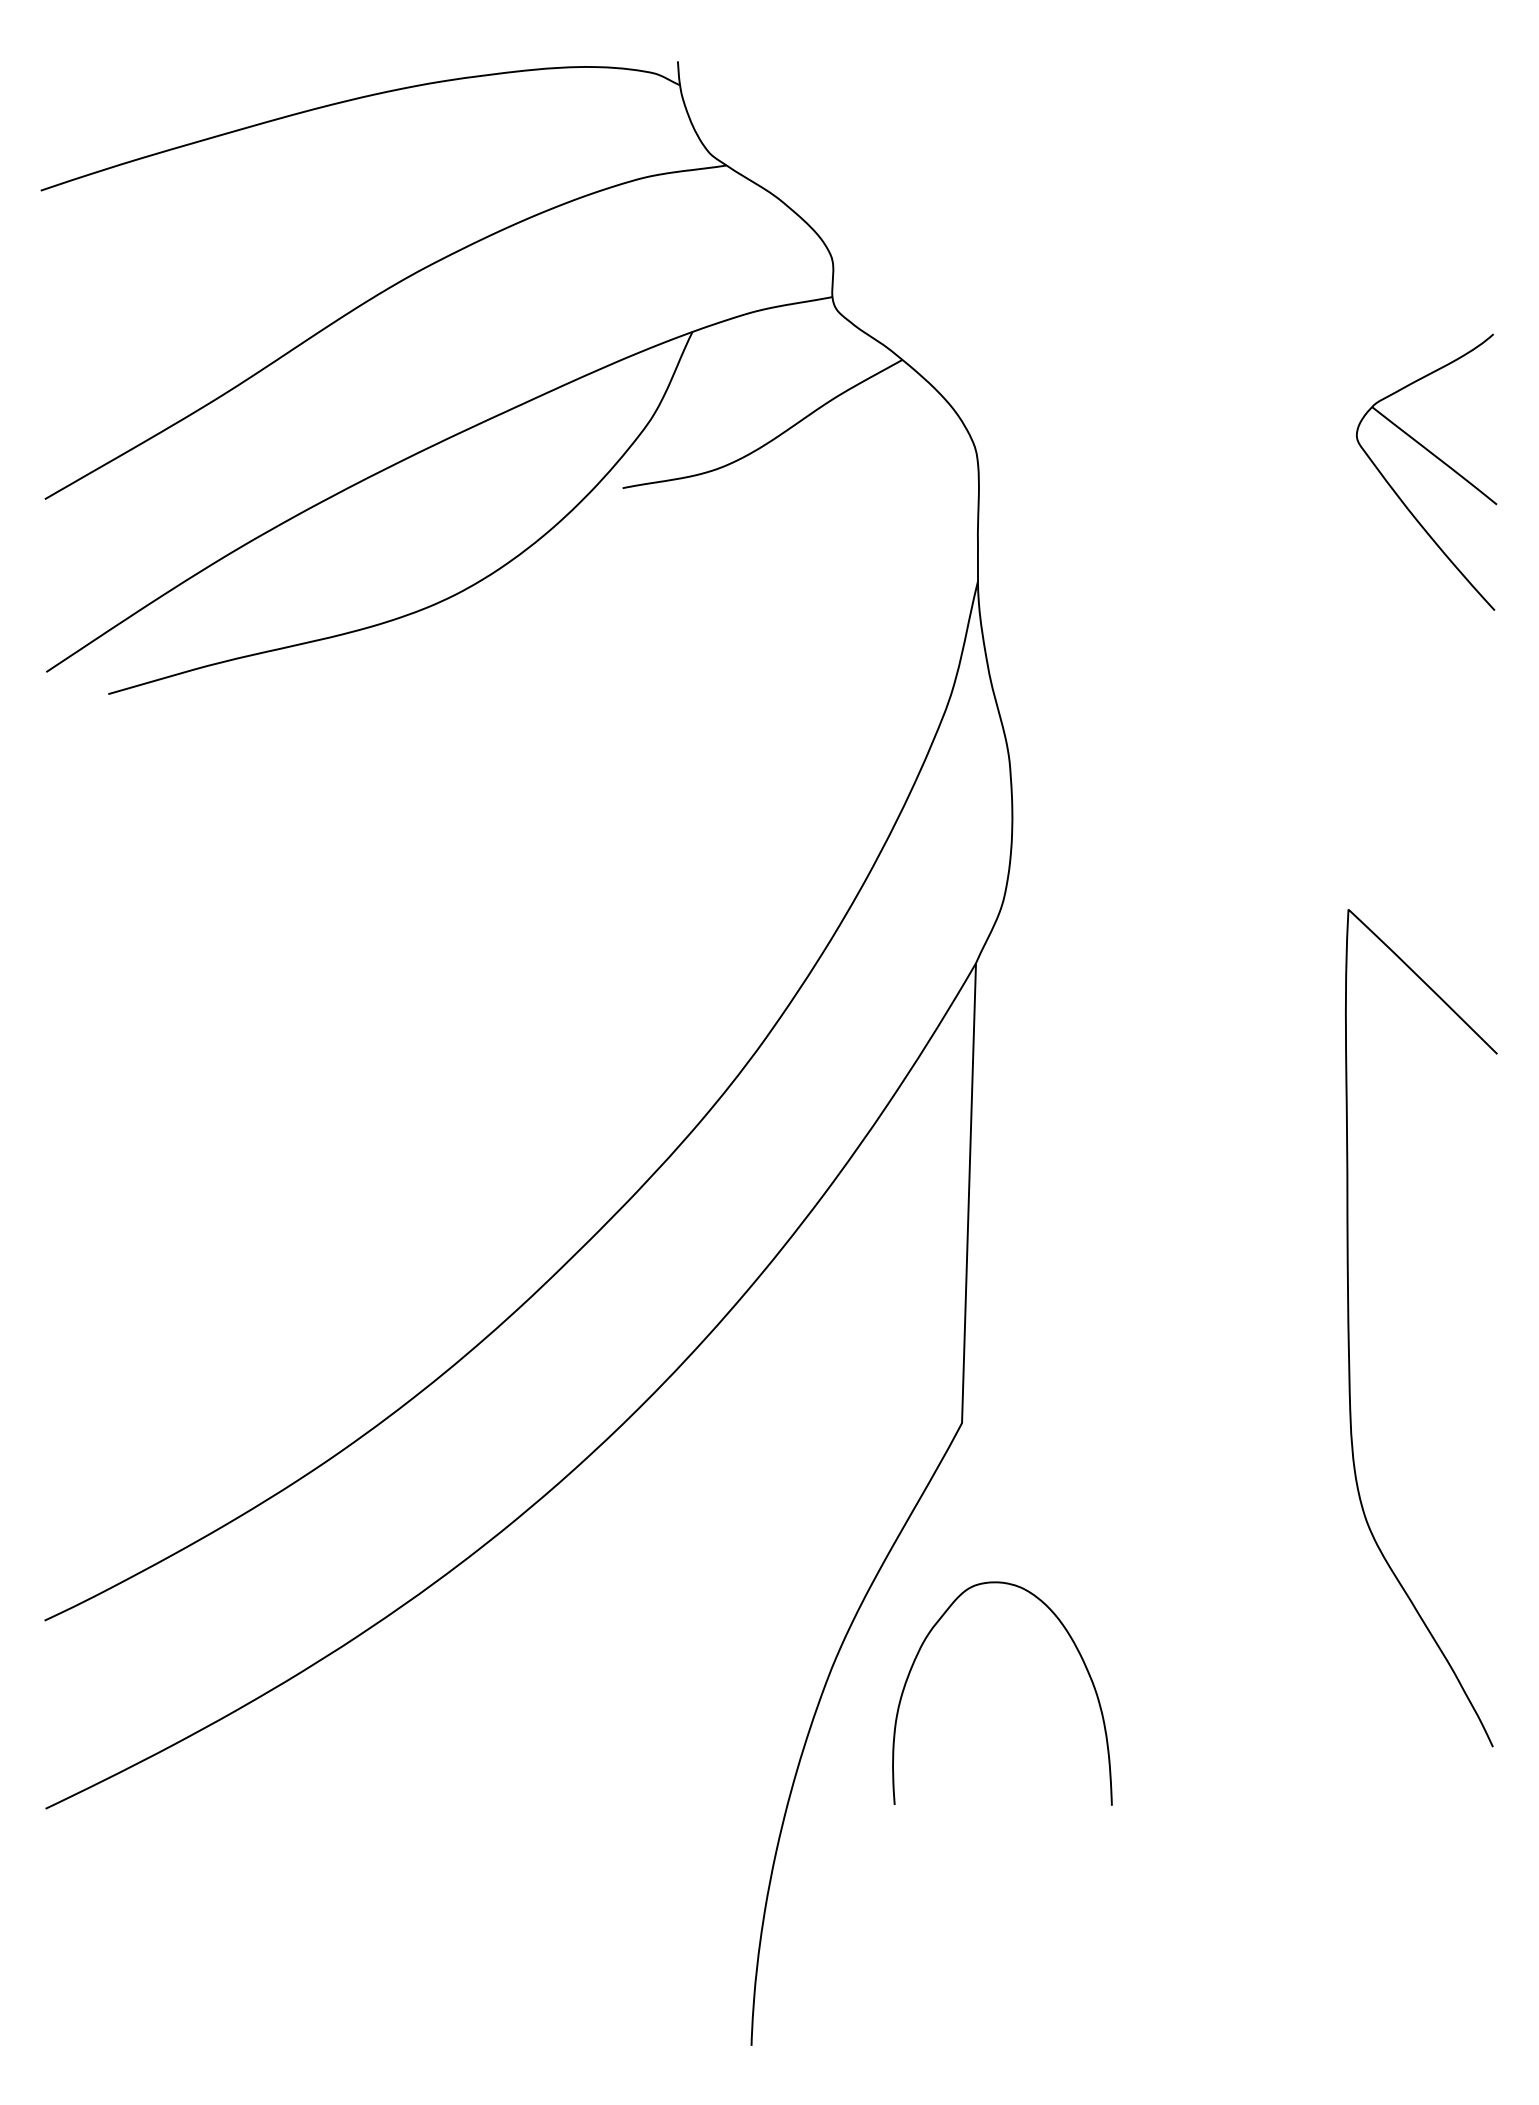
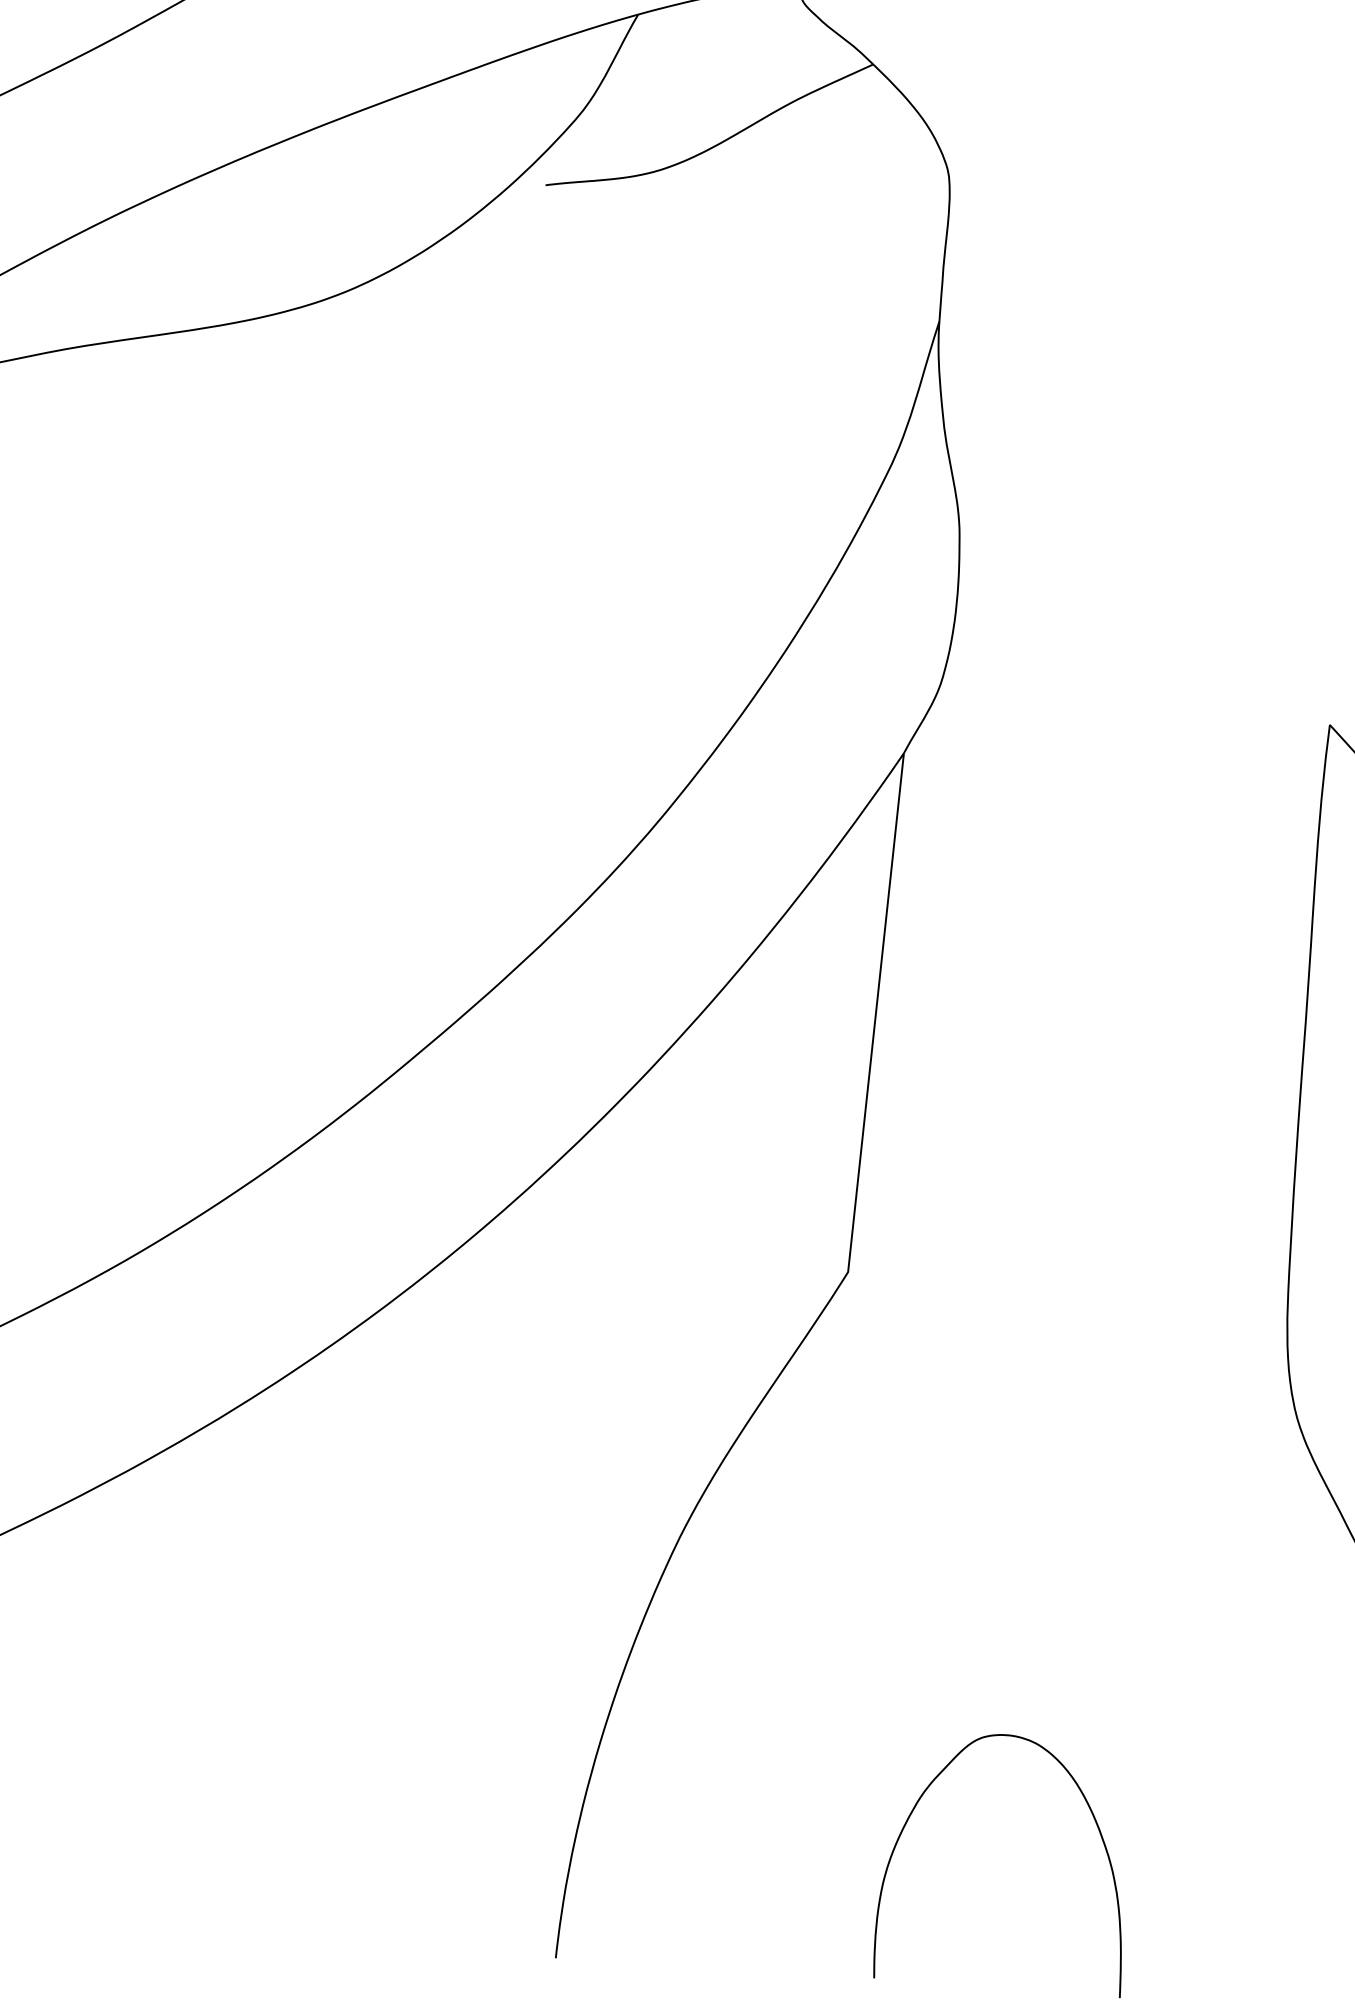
curve: (1079, 1655) -> (1096, 1825), moved

